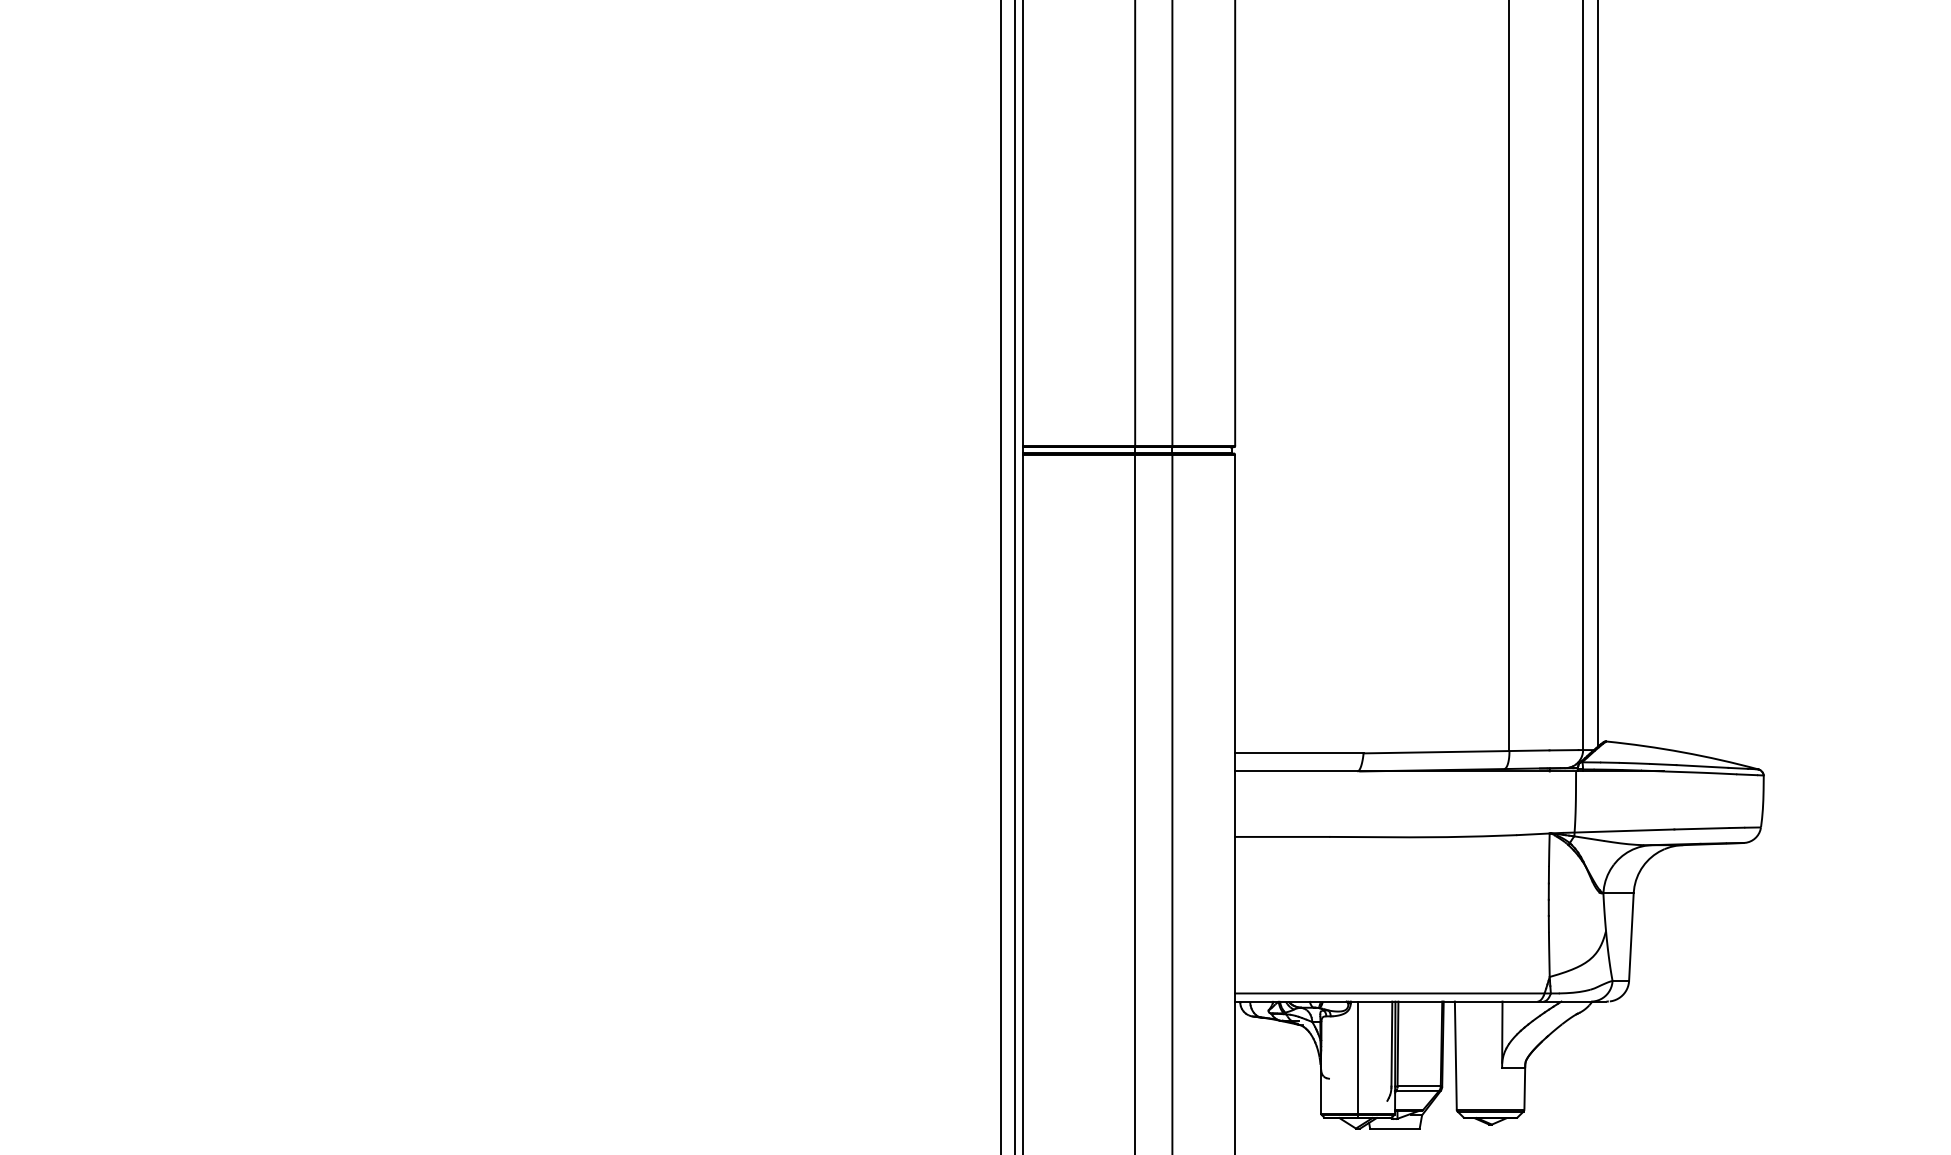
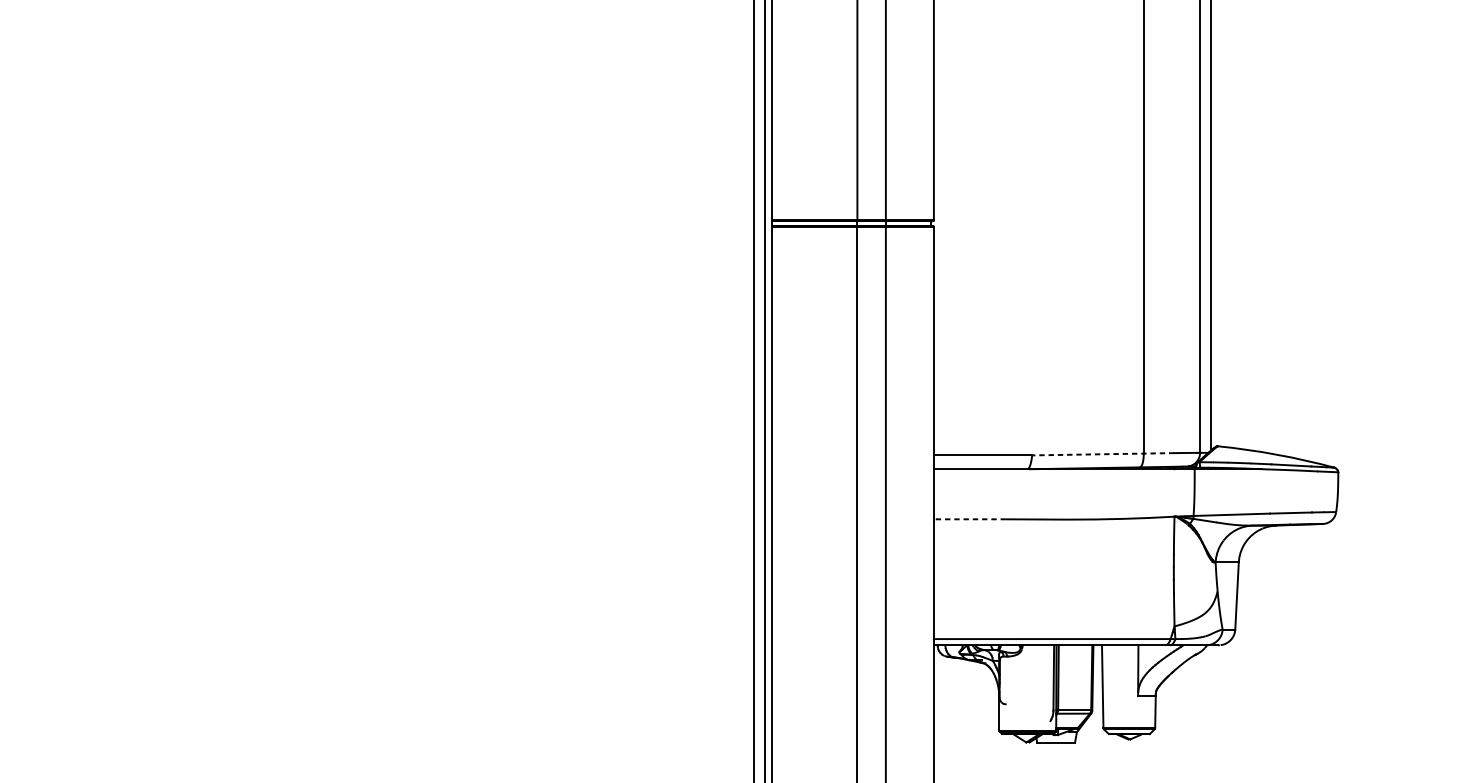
line: (1456, 751) -> (1103, 453), solid -> dashed
line: (1281, 836) -> (969, 518), solid -> dashed
line: (1358, 1057) -> (1028, 688), removed

